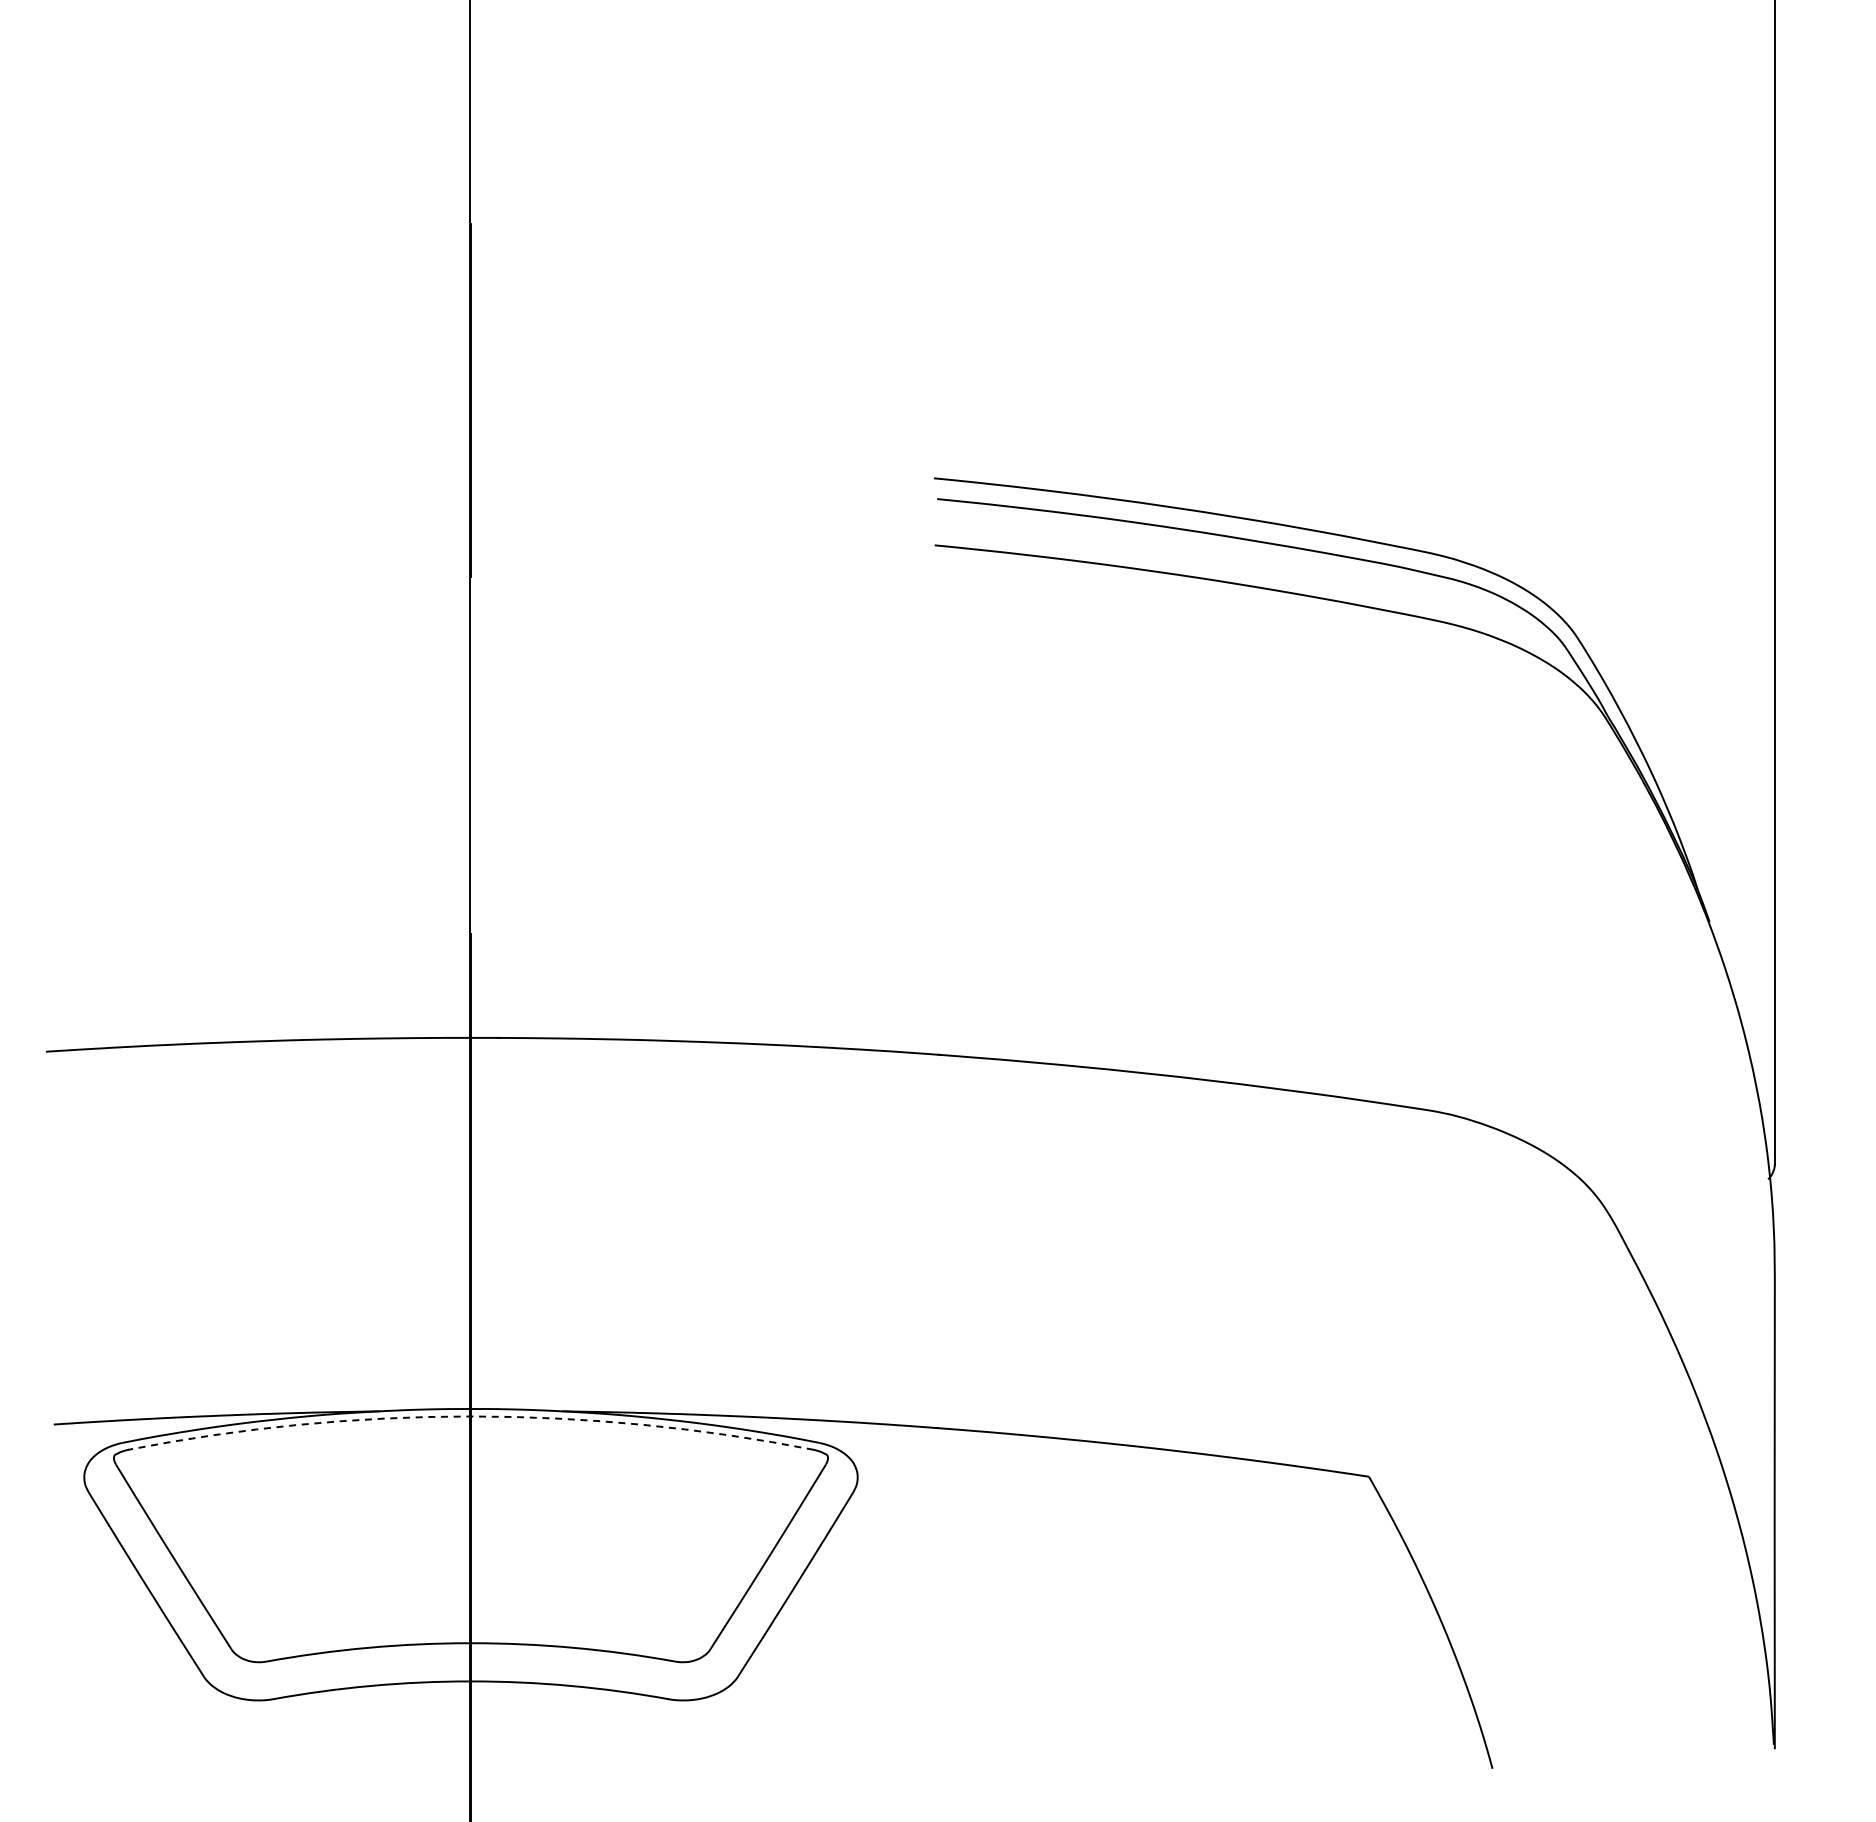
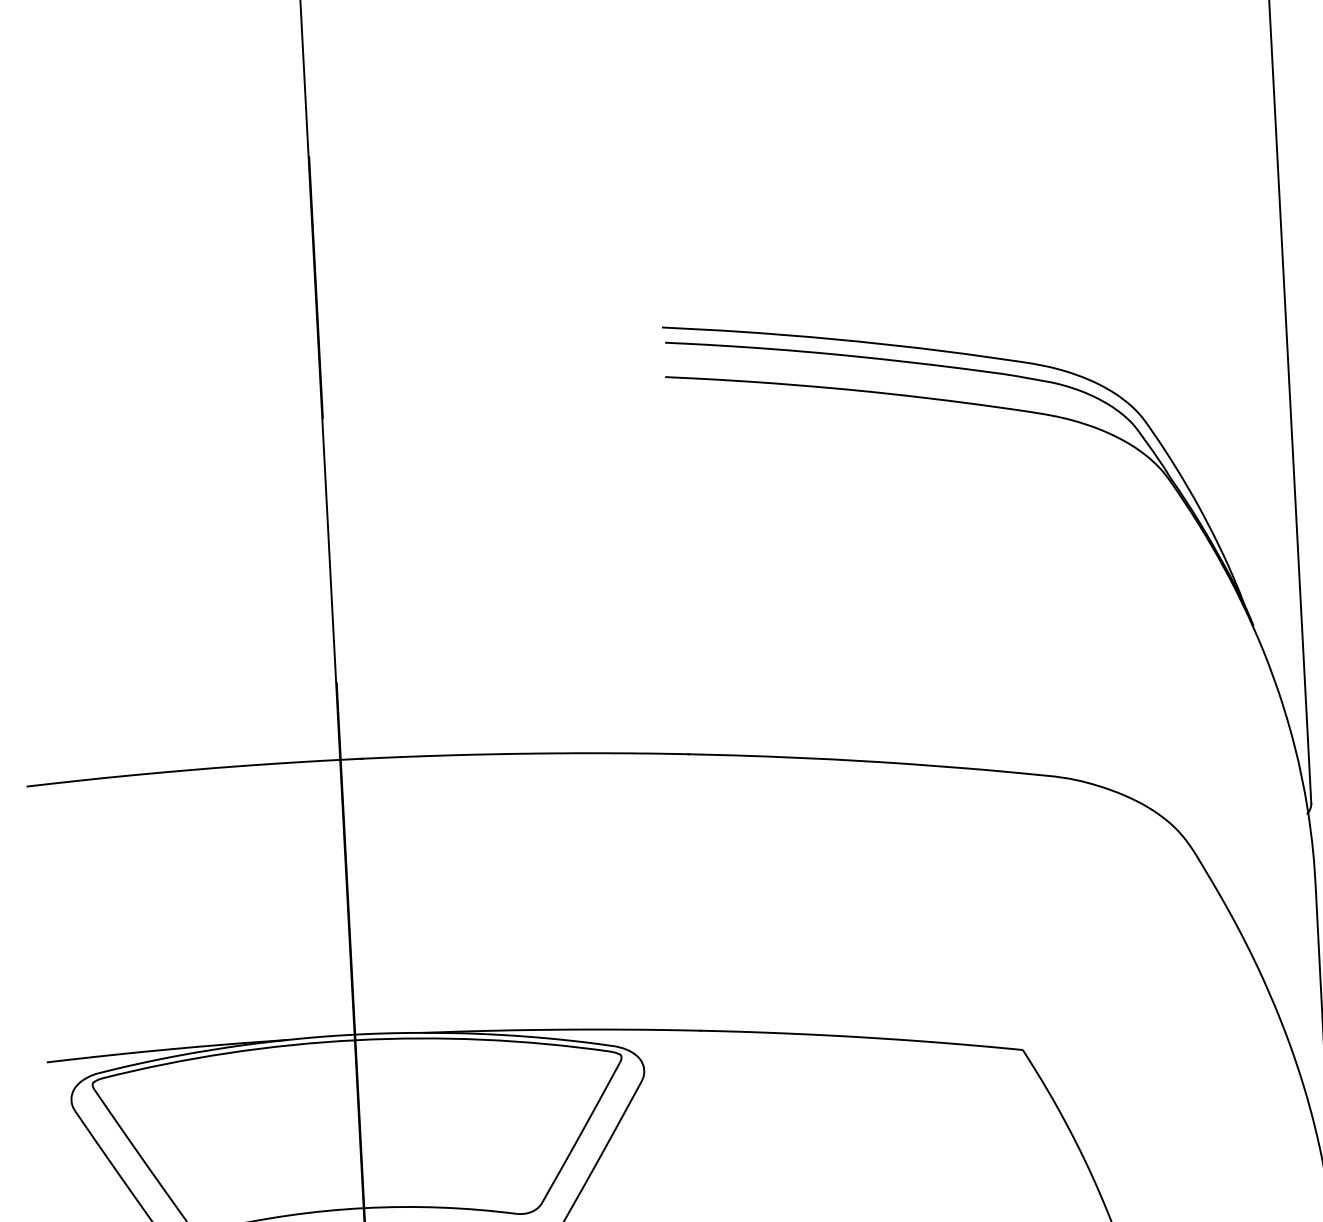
arc: (470, 1416) -> (355, 1040), dashed -> solid

